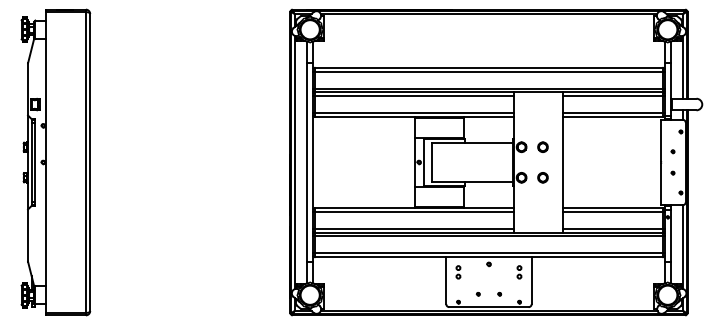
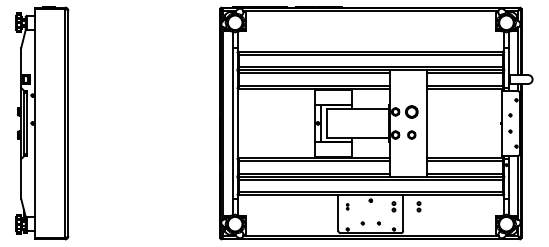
part: (542, 146) -> (411, 111), size x1.6
part: (458, 272) -> (347, 206), size x0.6
part: (552, 272) -> (419, 206), added

